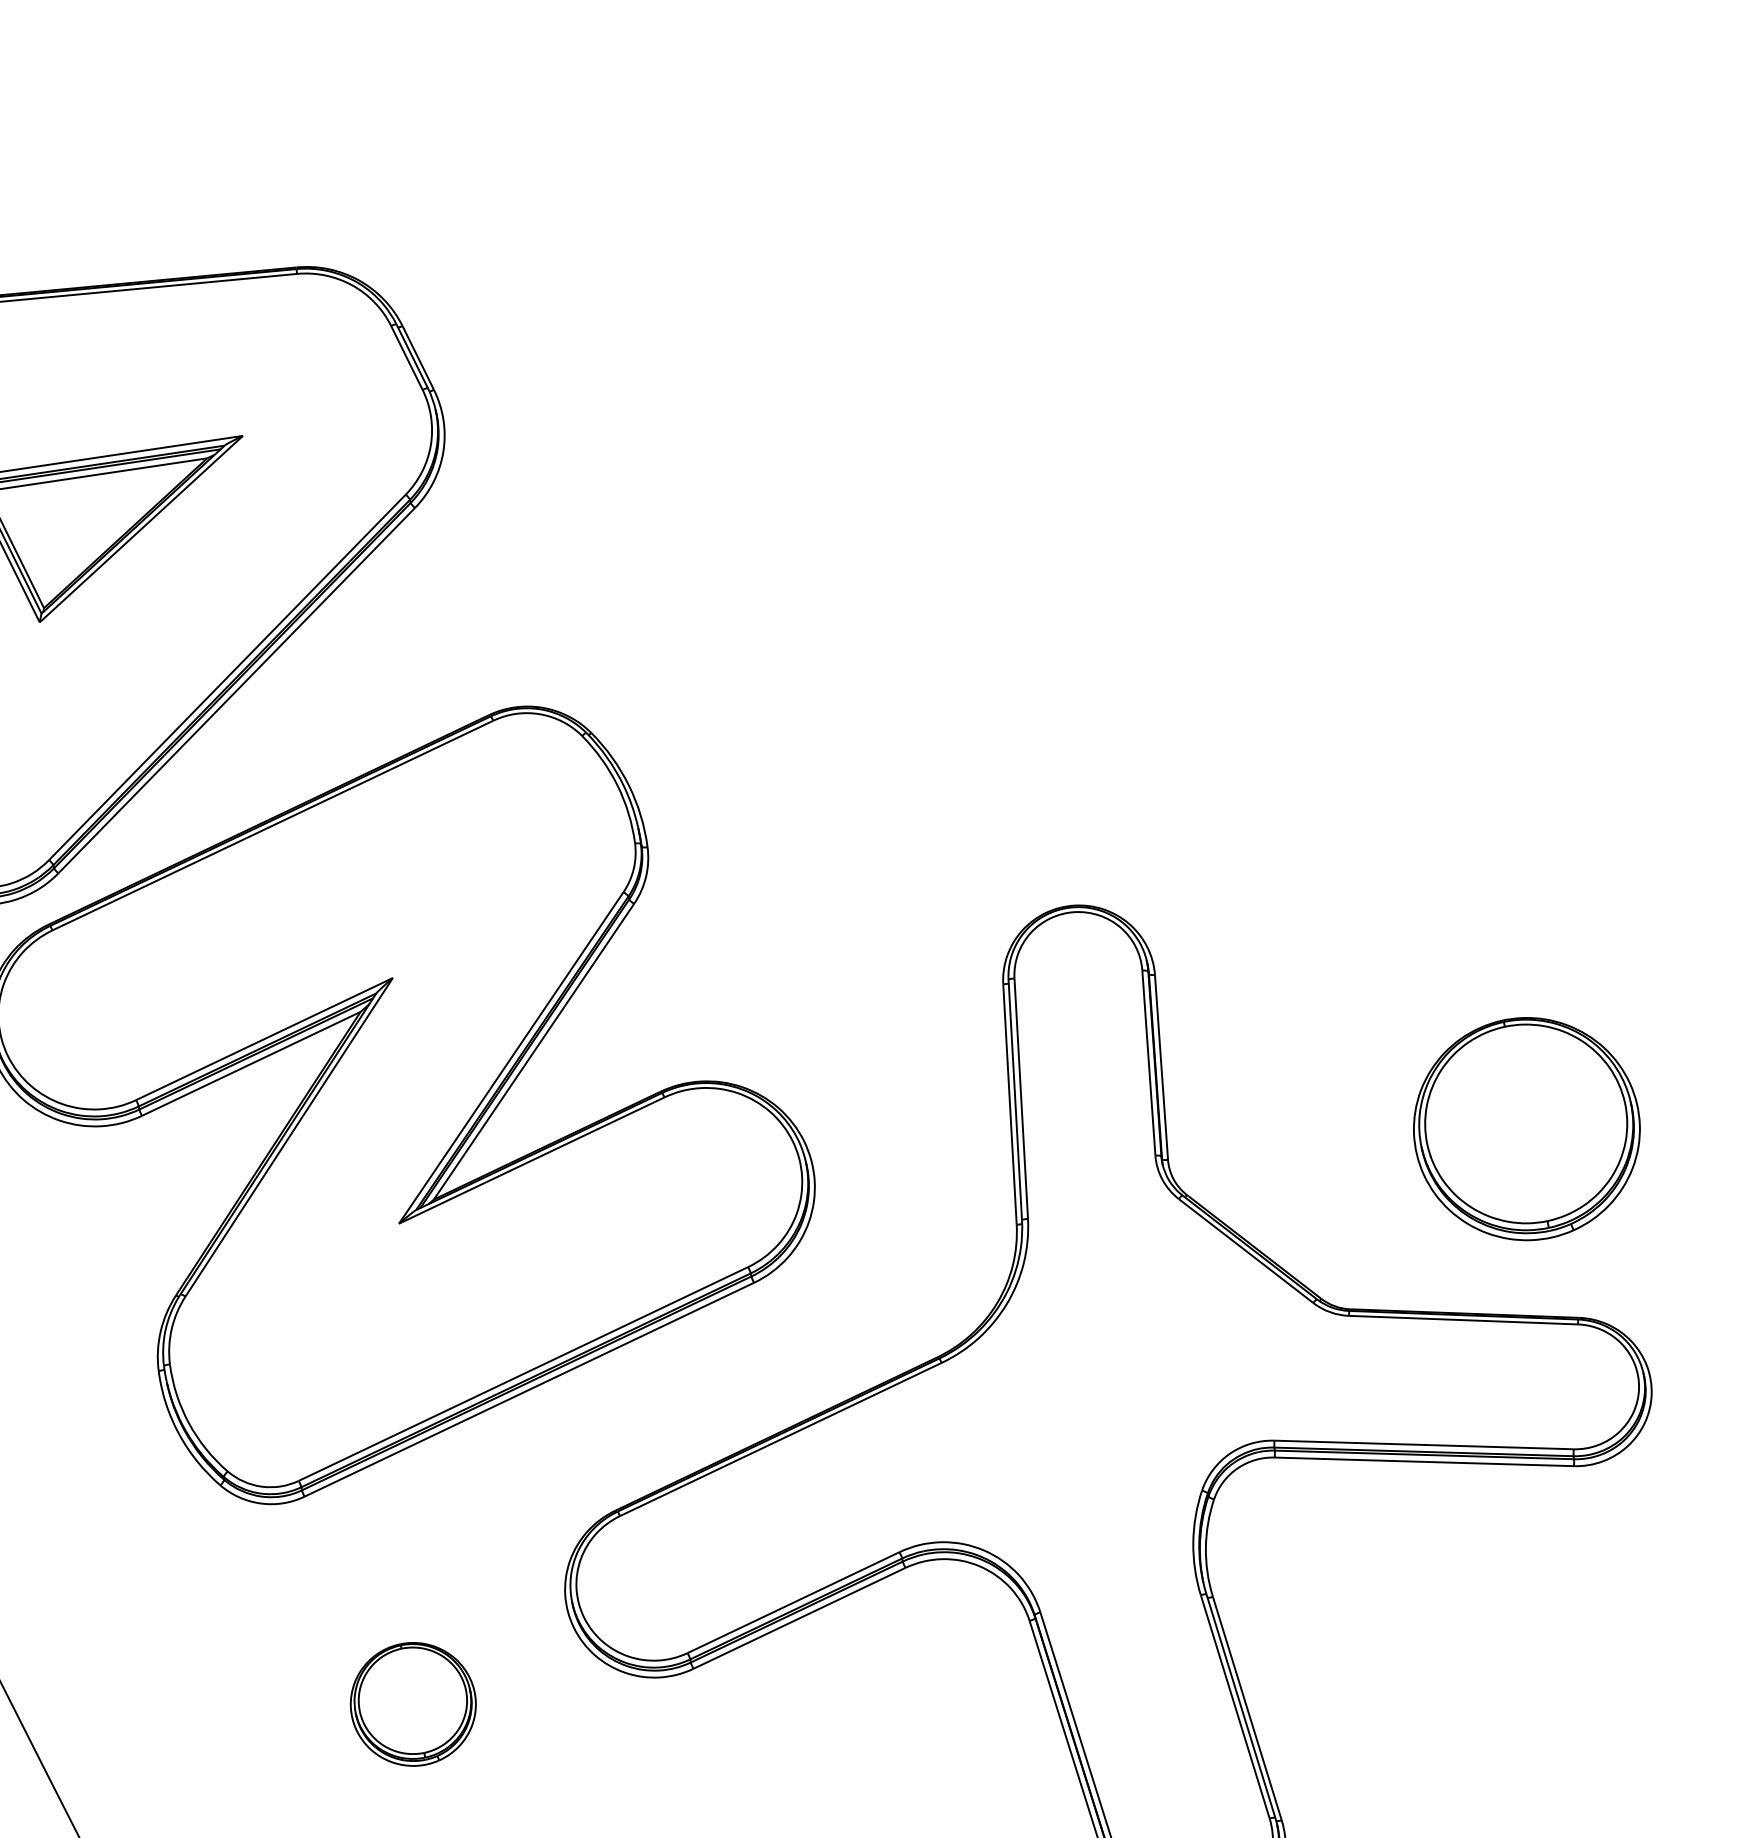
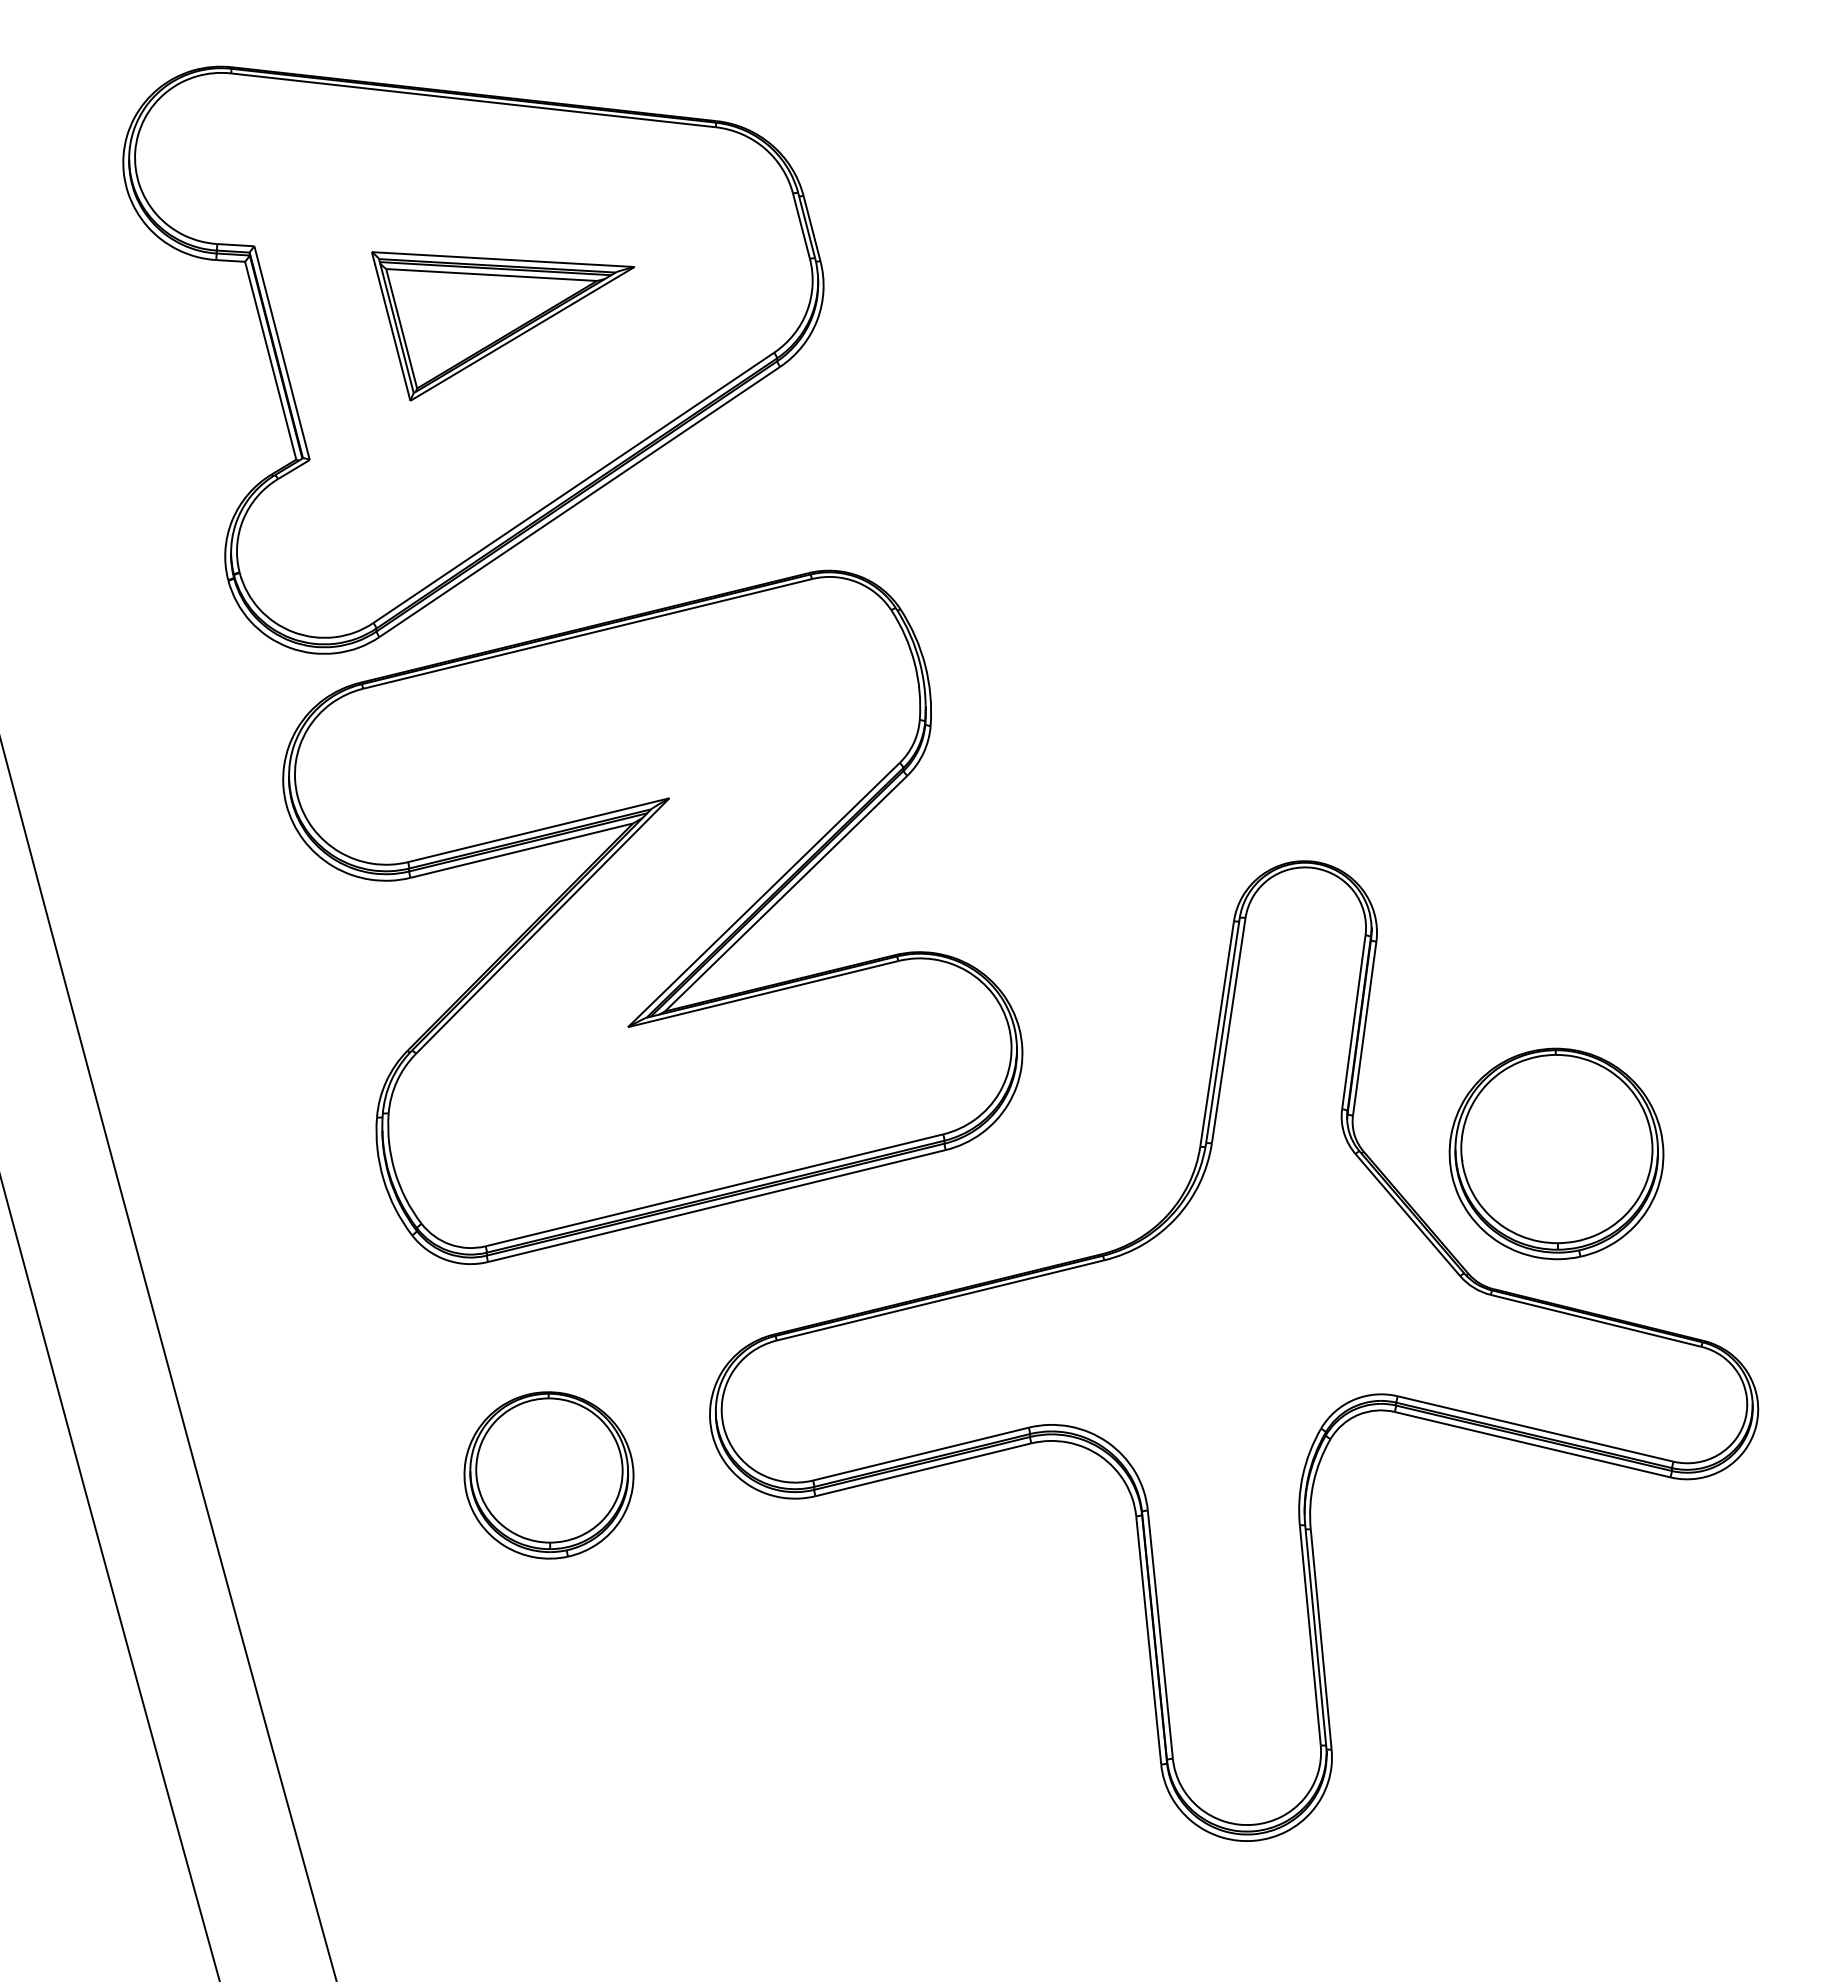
part: (1526, 1128) -> (1556, 1153), moved
part: (412, 1704) -> (548, 1475), size x1.43

